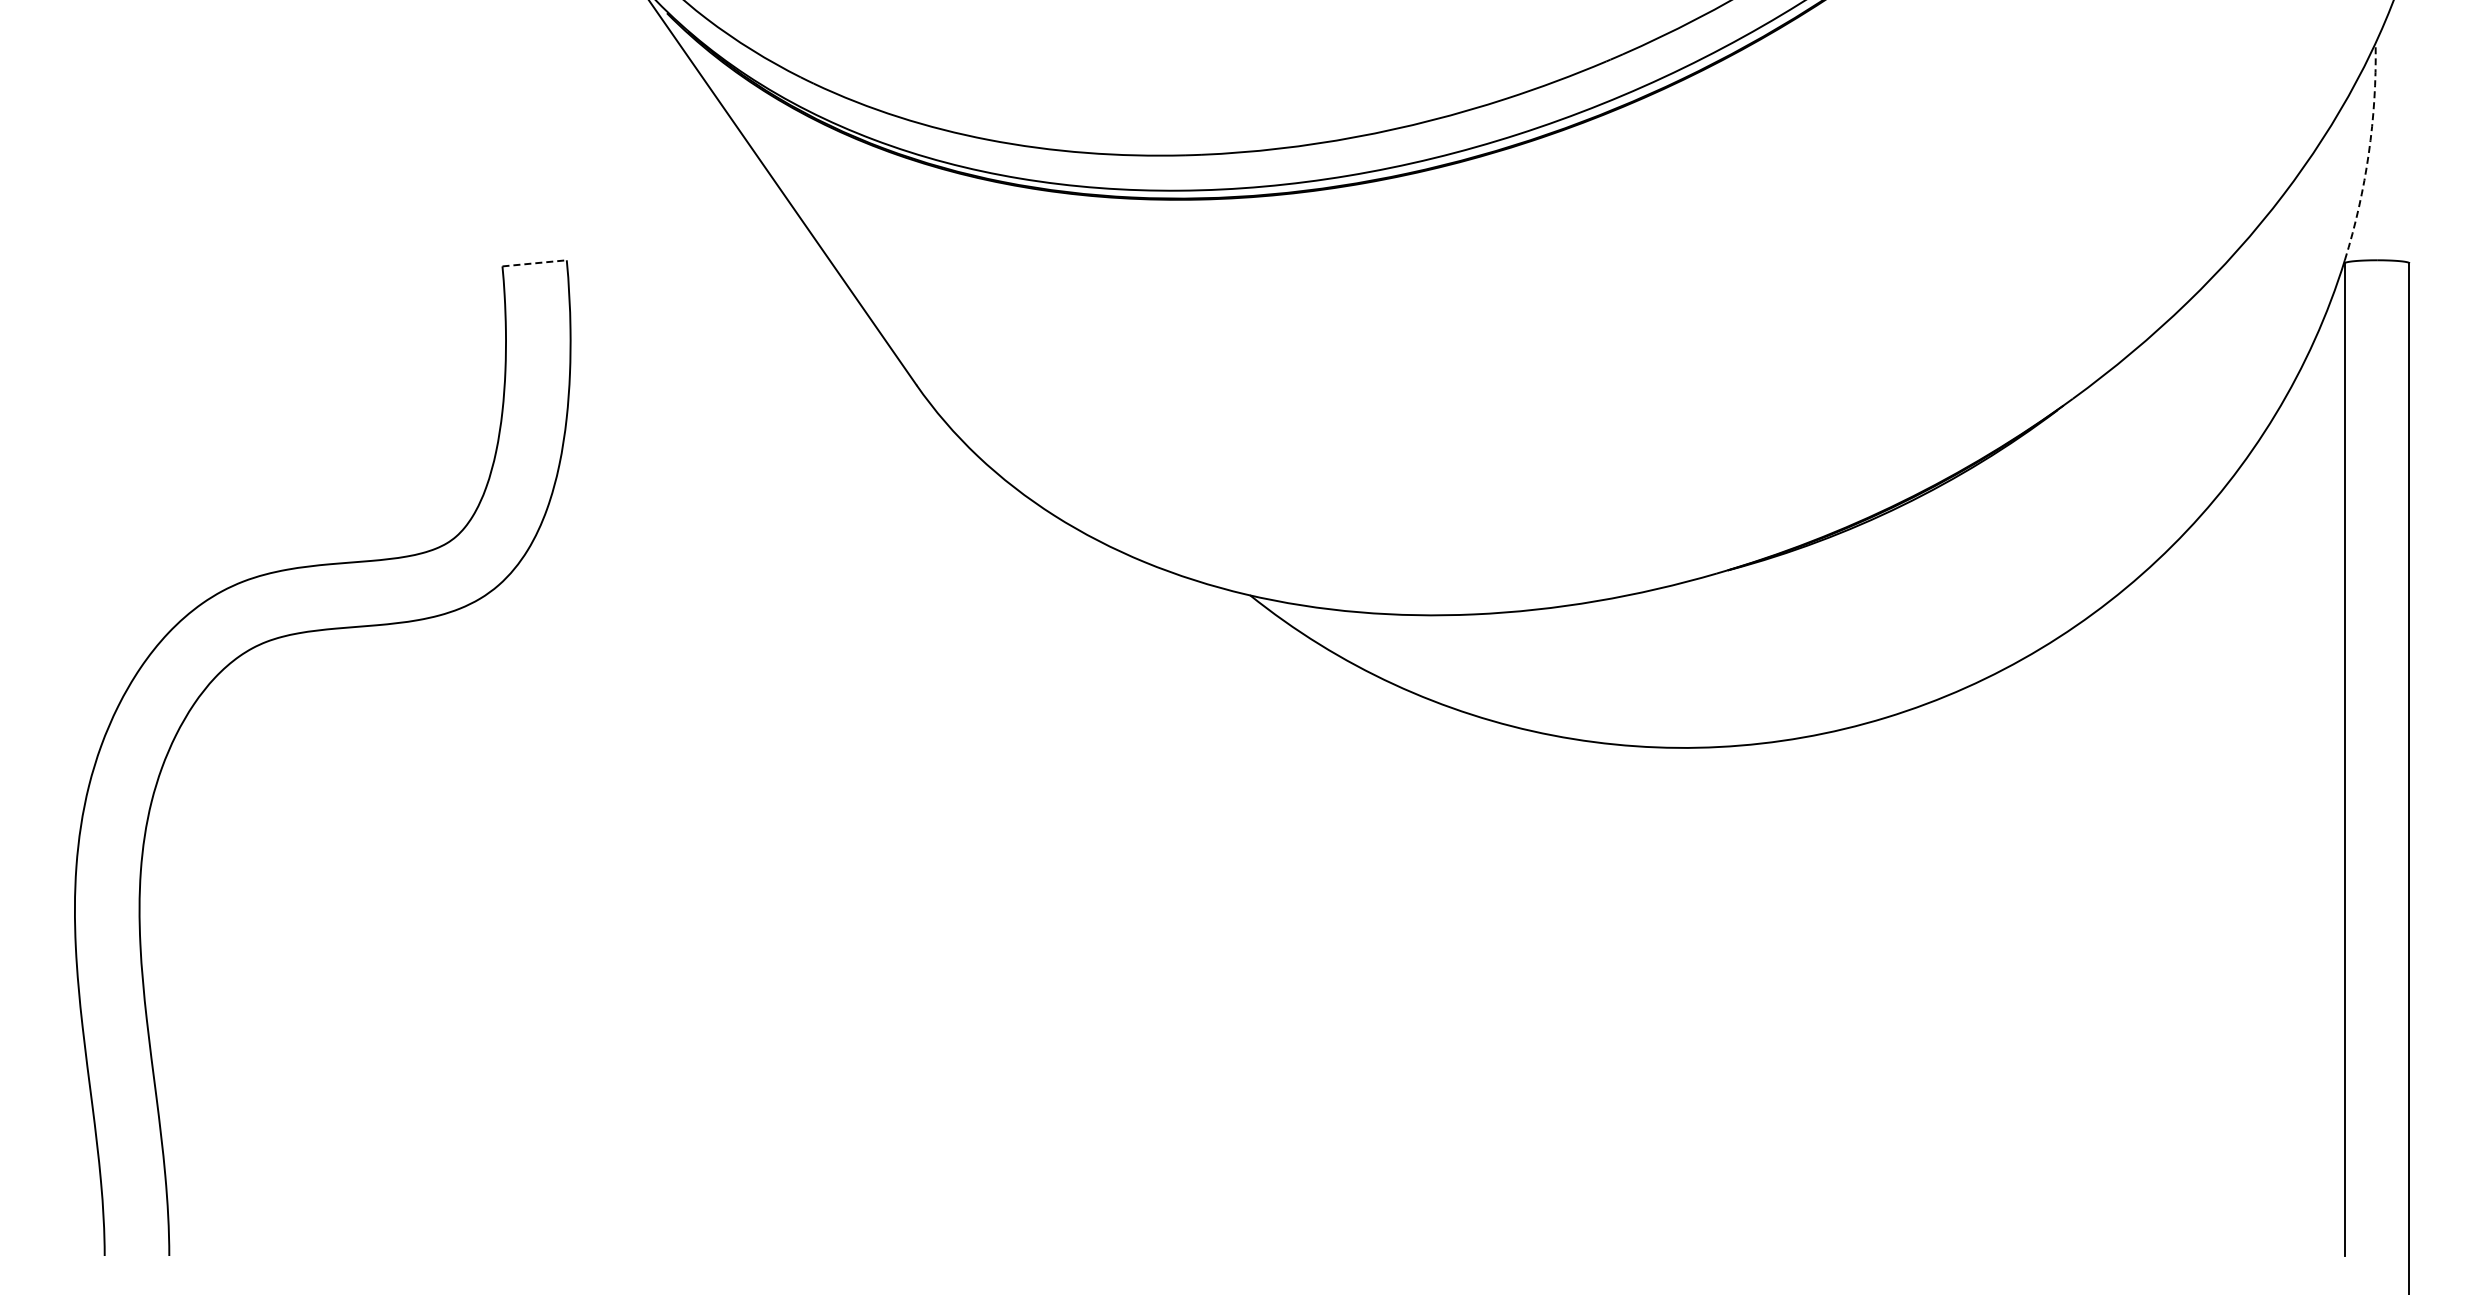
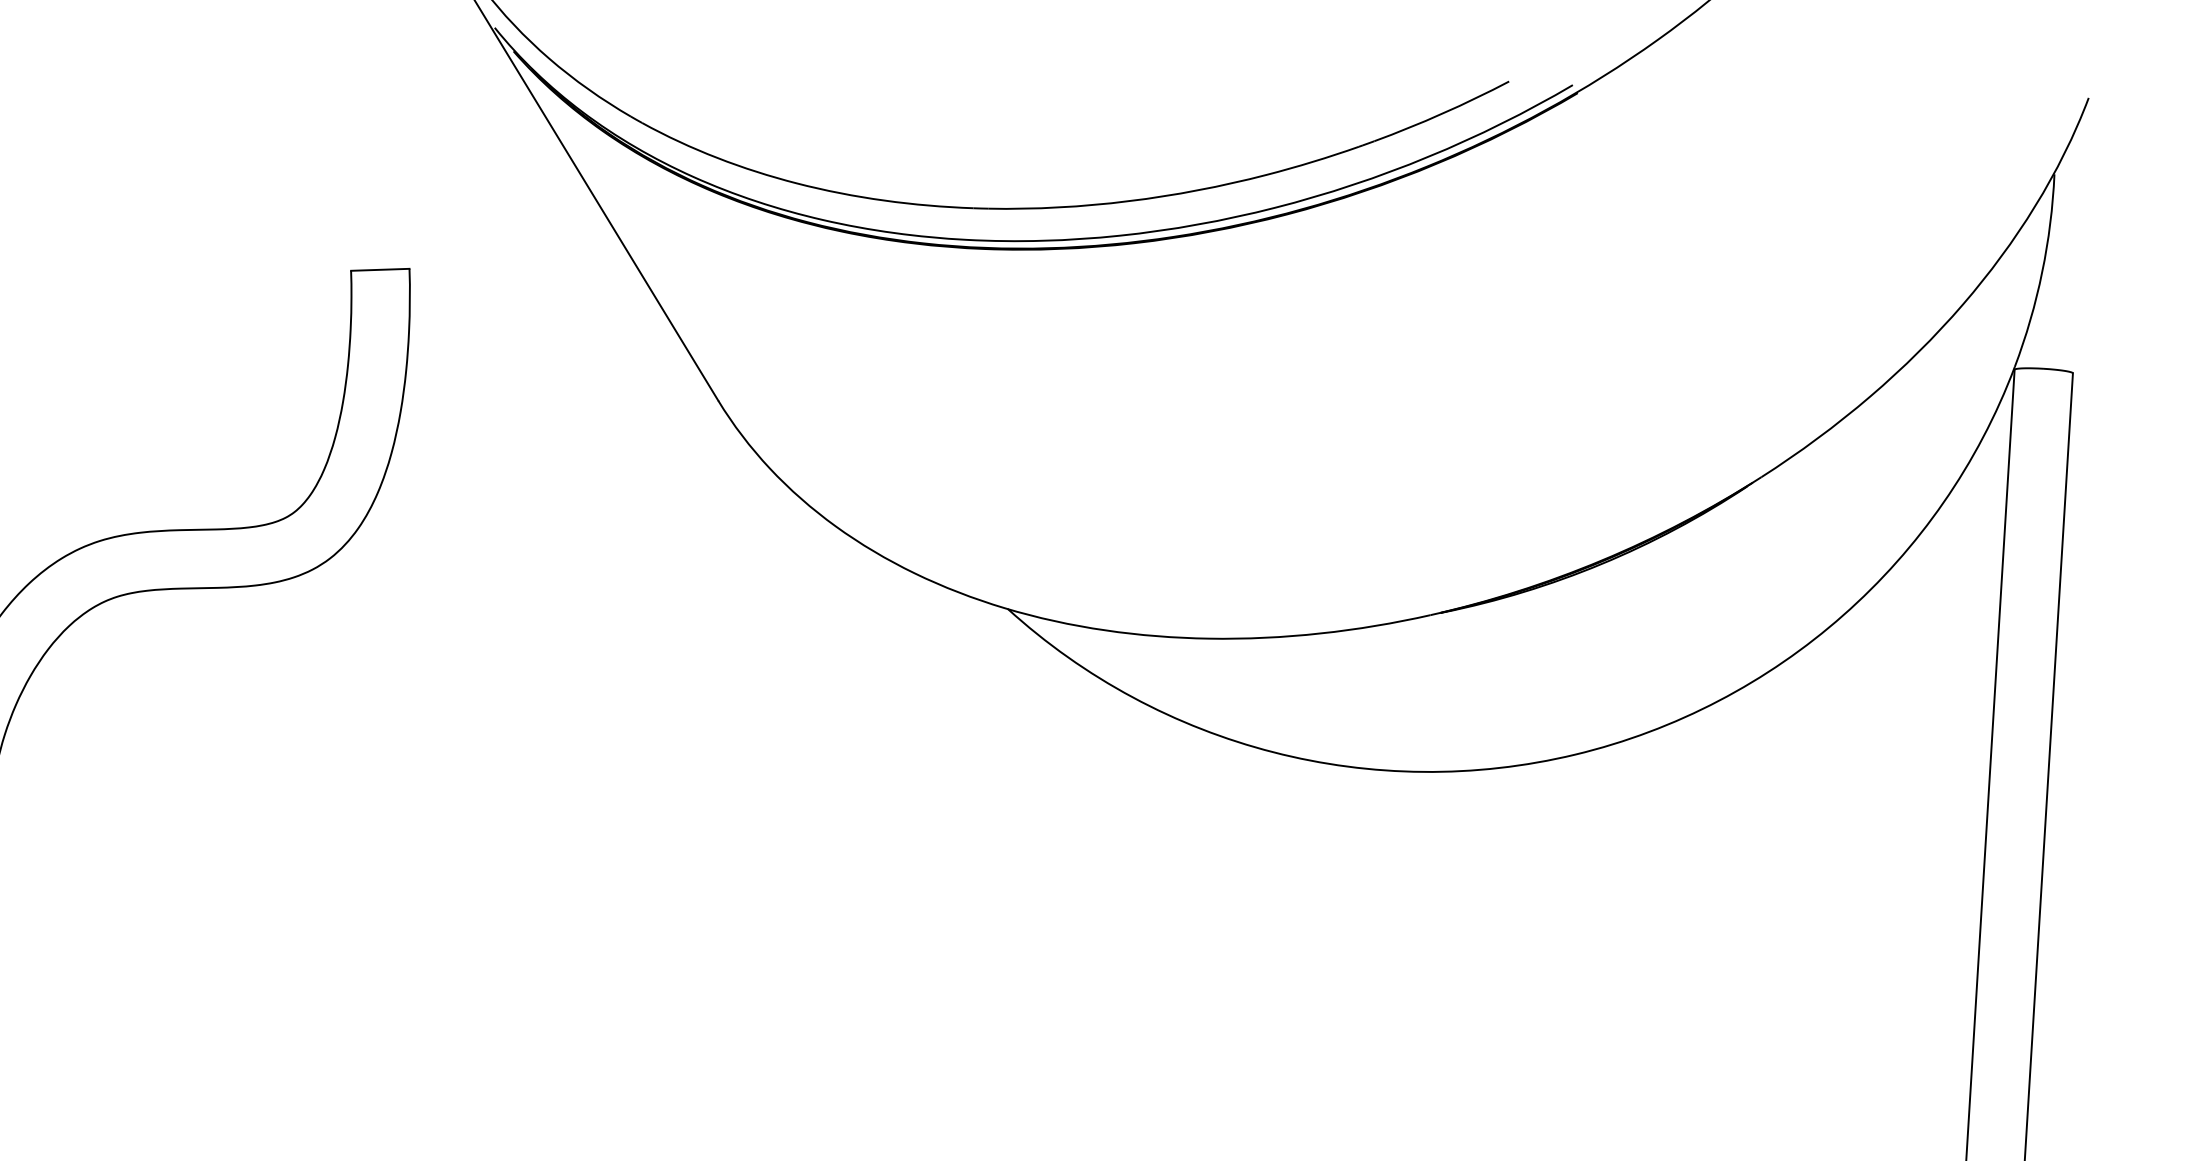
arc: (2368, 153) -> (2042, 271), dashed -> solid
line: (535, 263) -> (381, 270), dashed -> solid

